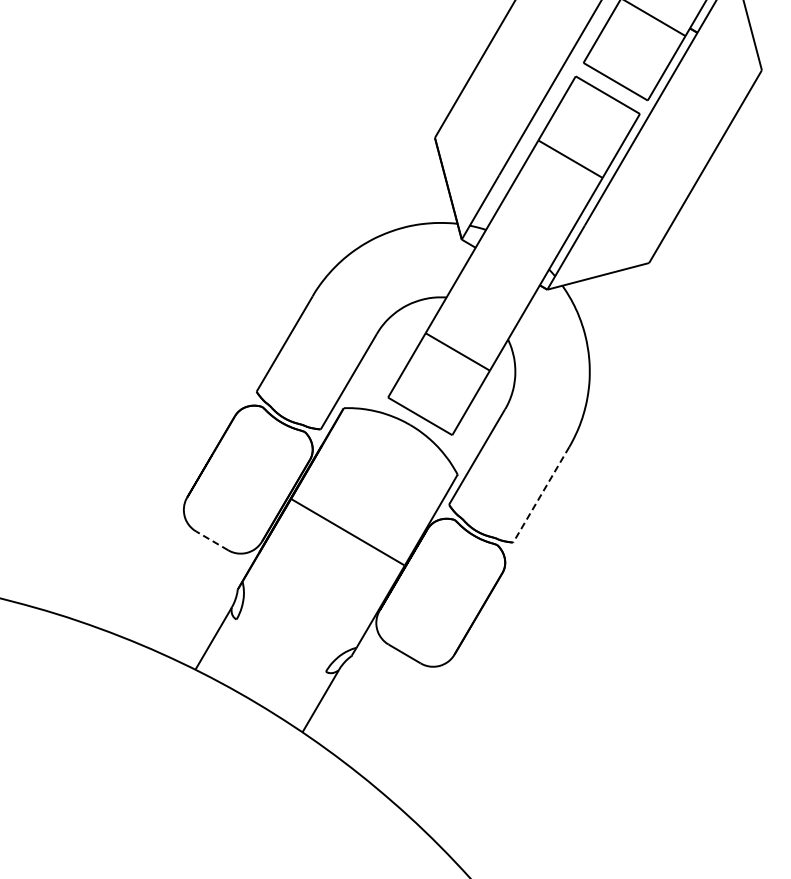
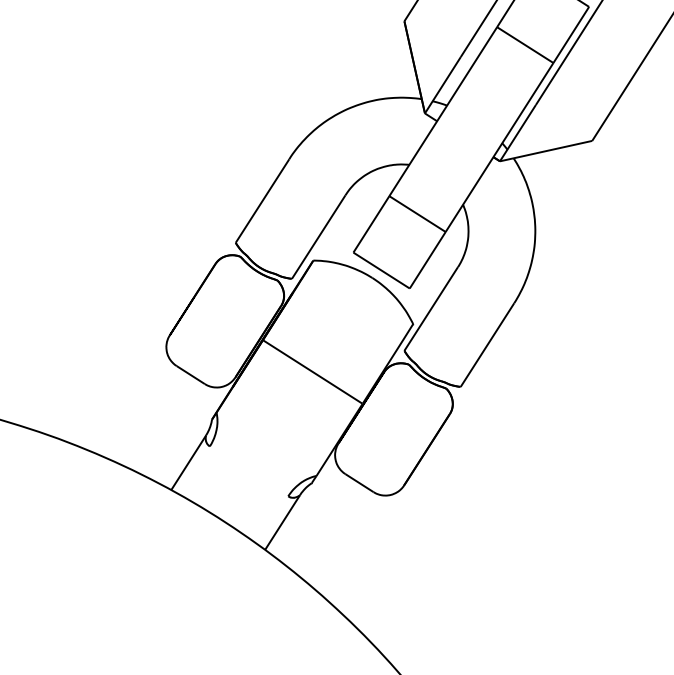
line: (541, 495) -> (487, 345), dashed -> solid
line: (212, 540) -> (191, 374), dashed -> solid

